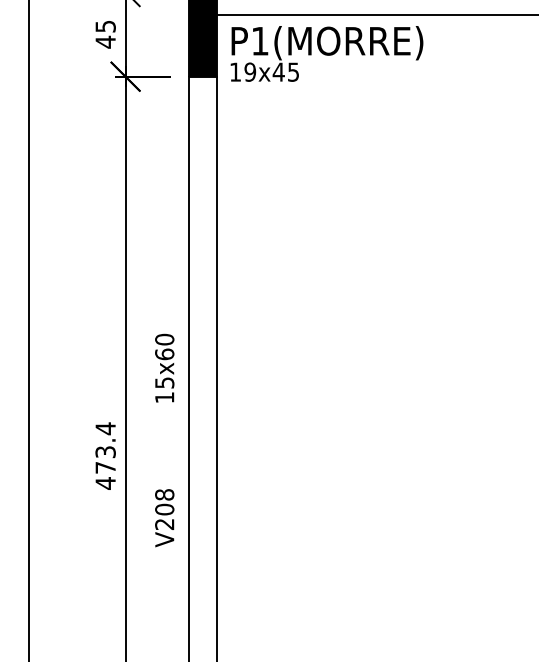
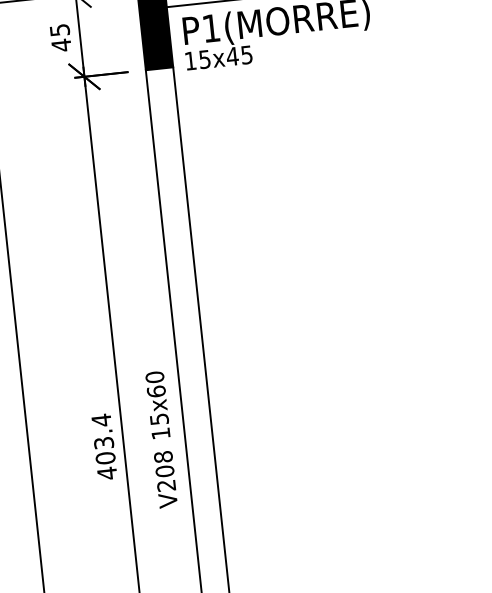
text: (250, 71) -> (205, 58), 19x45 -> 15x45
text: (164, 367) -> (157, 404), moved
text: (105, 467) -> (105, 458), 473.4 -> 403.4
text: (164, 518) -> (165, 480), moved

